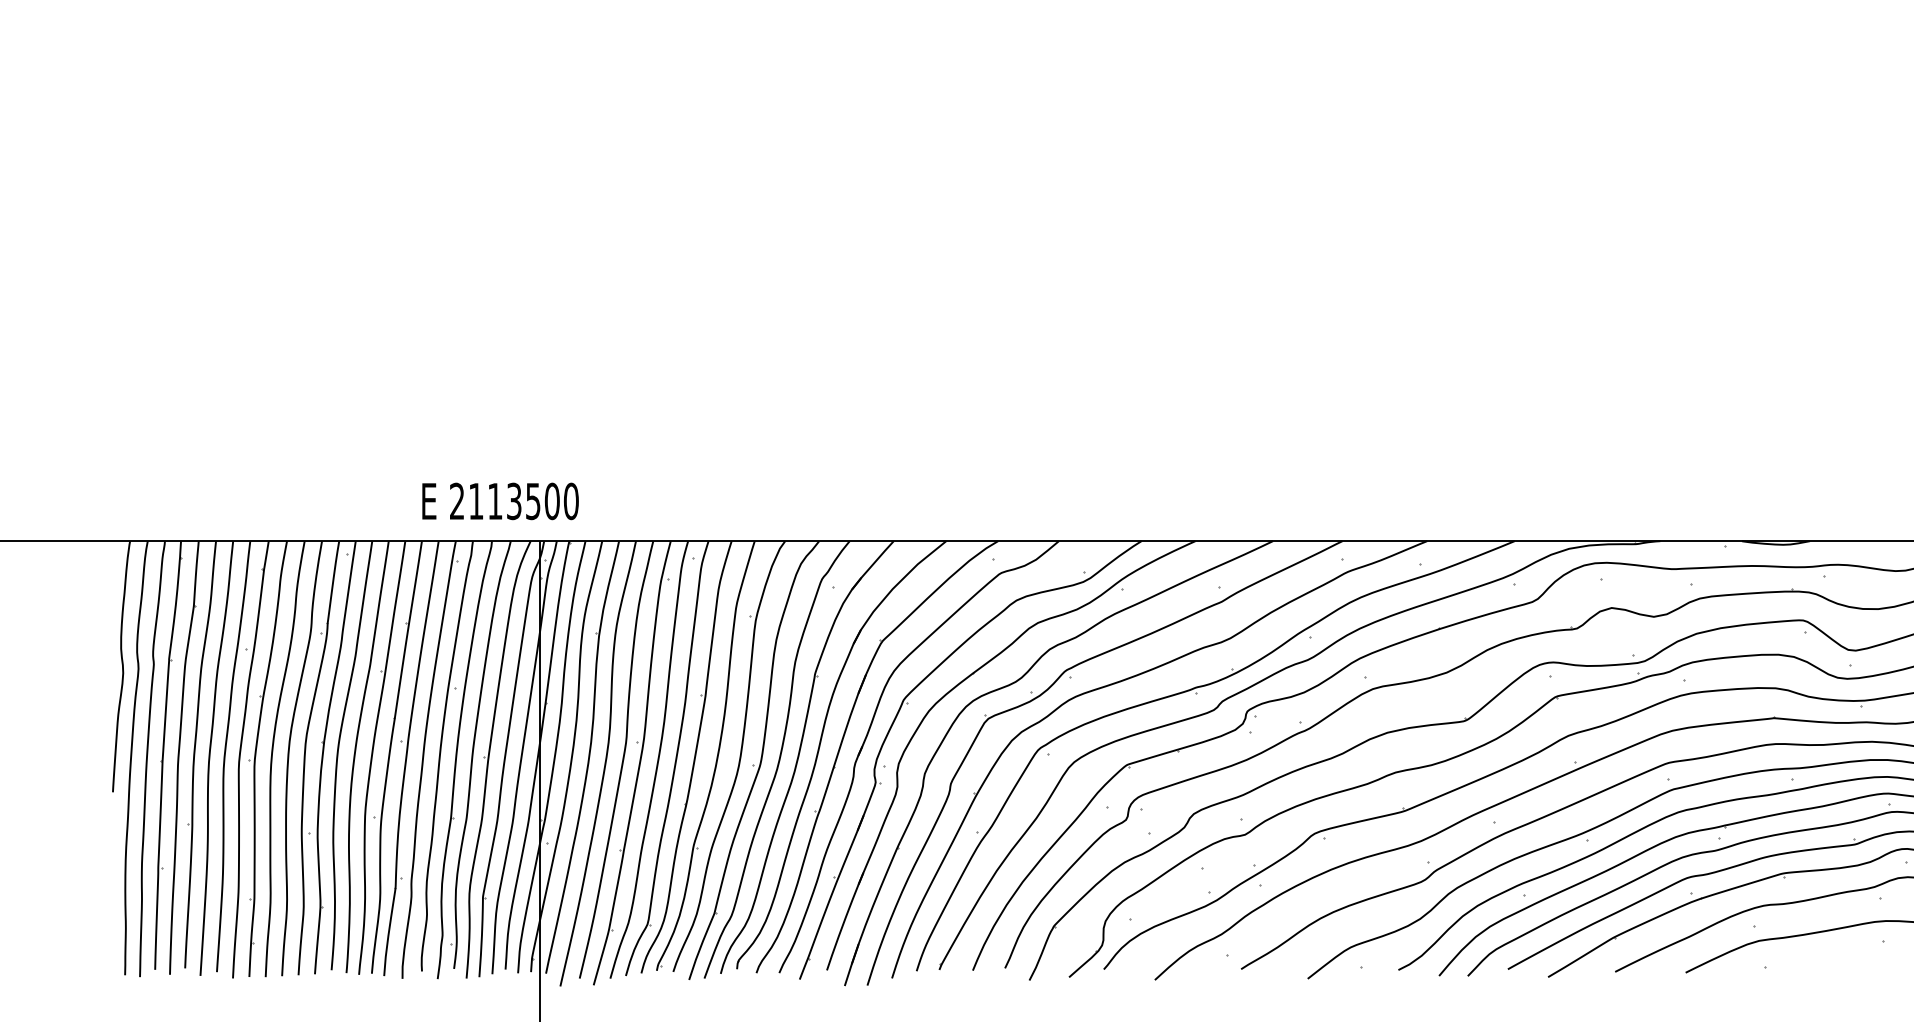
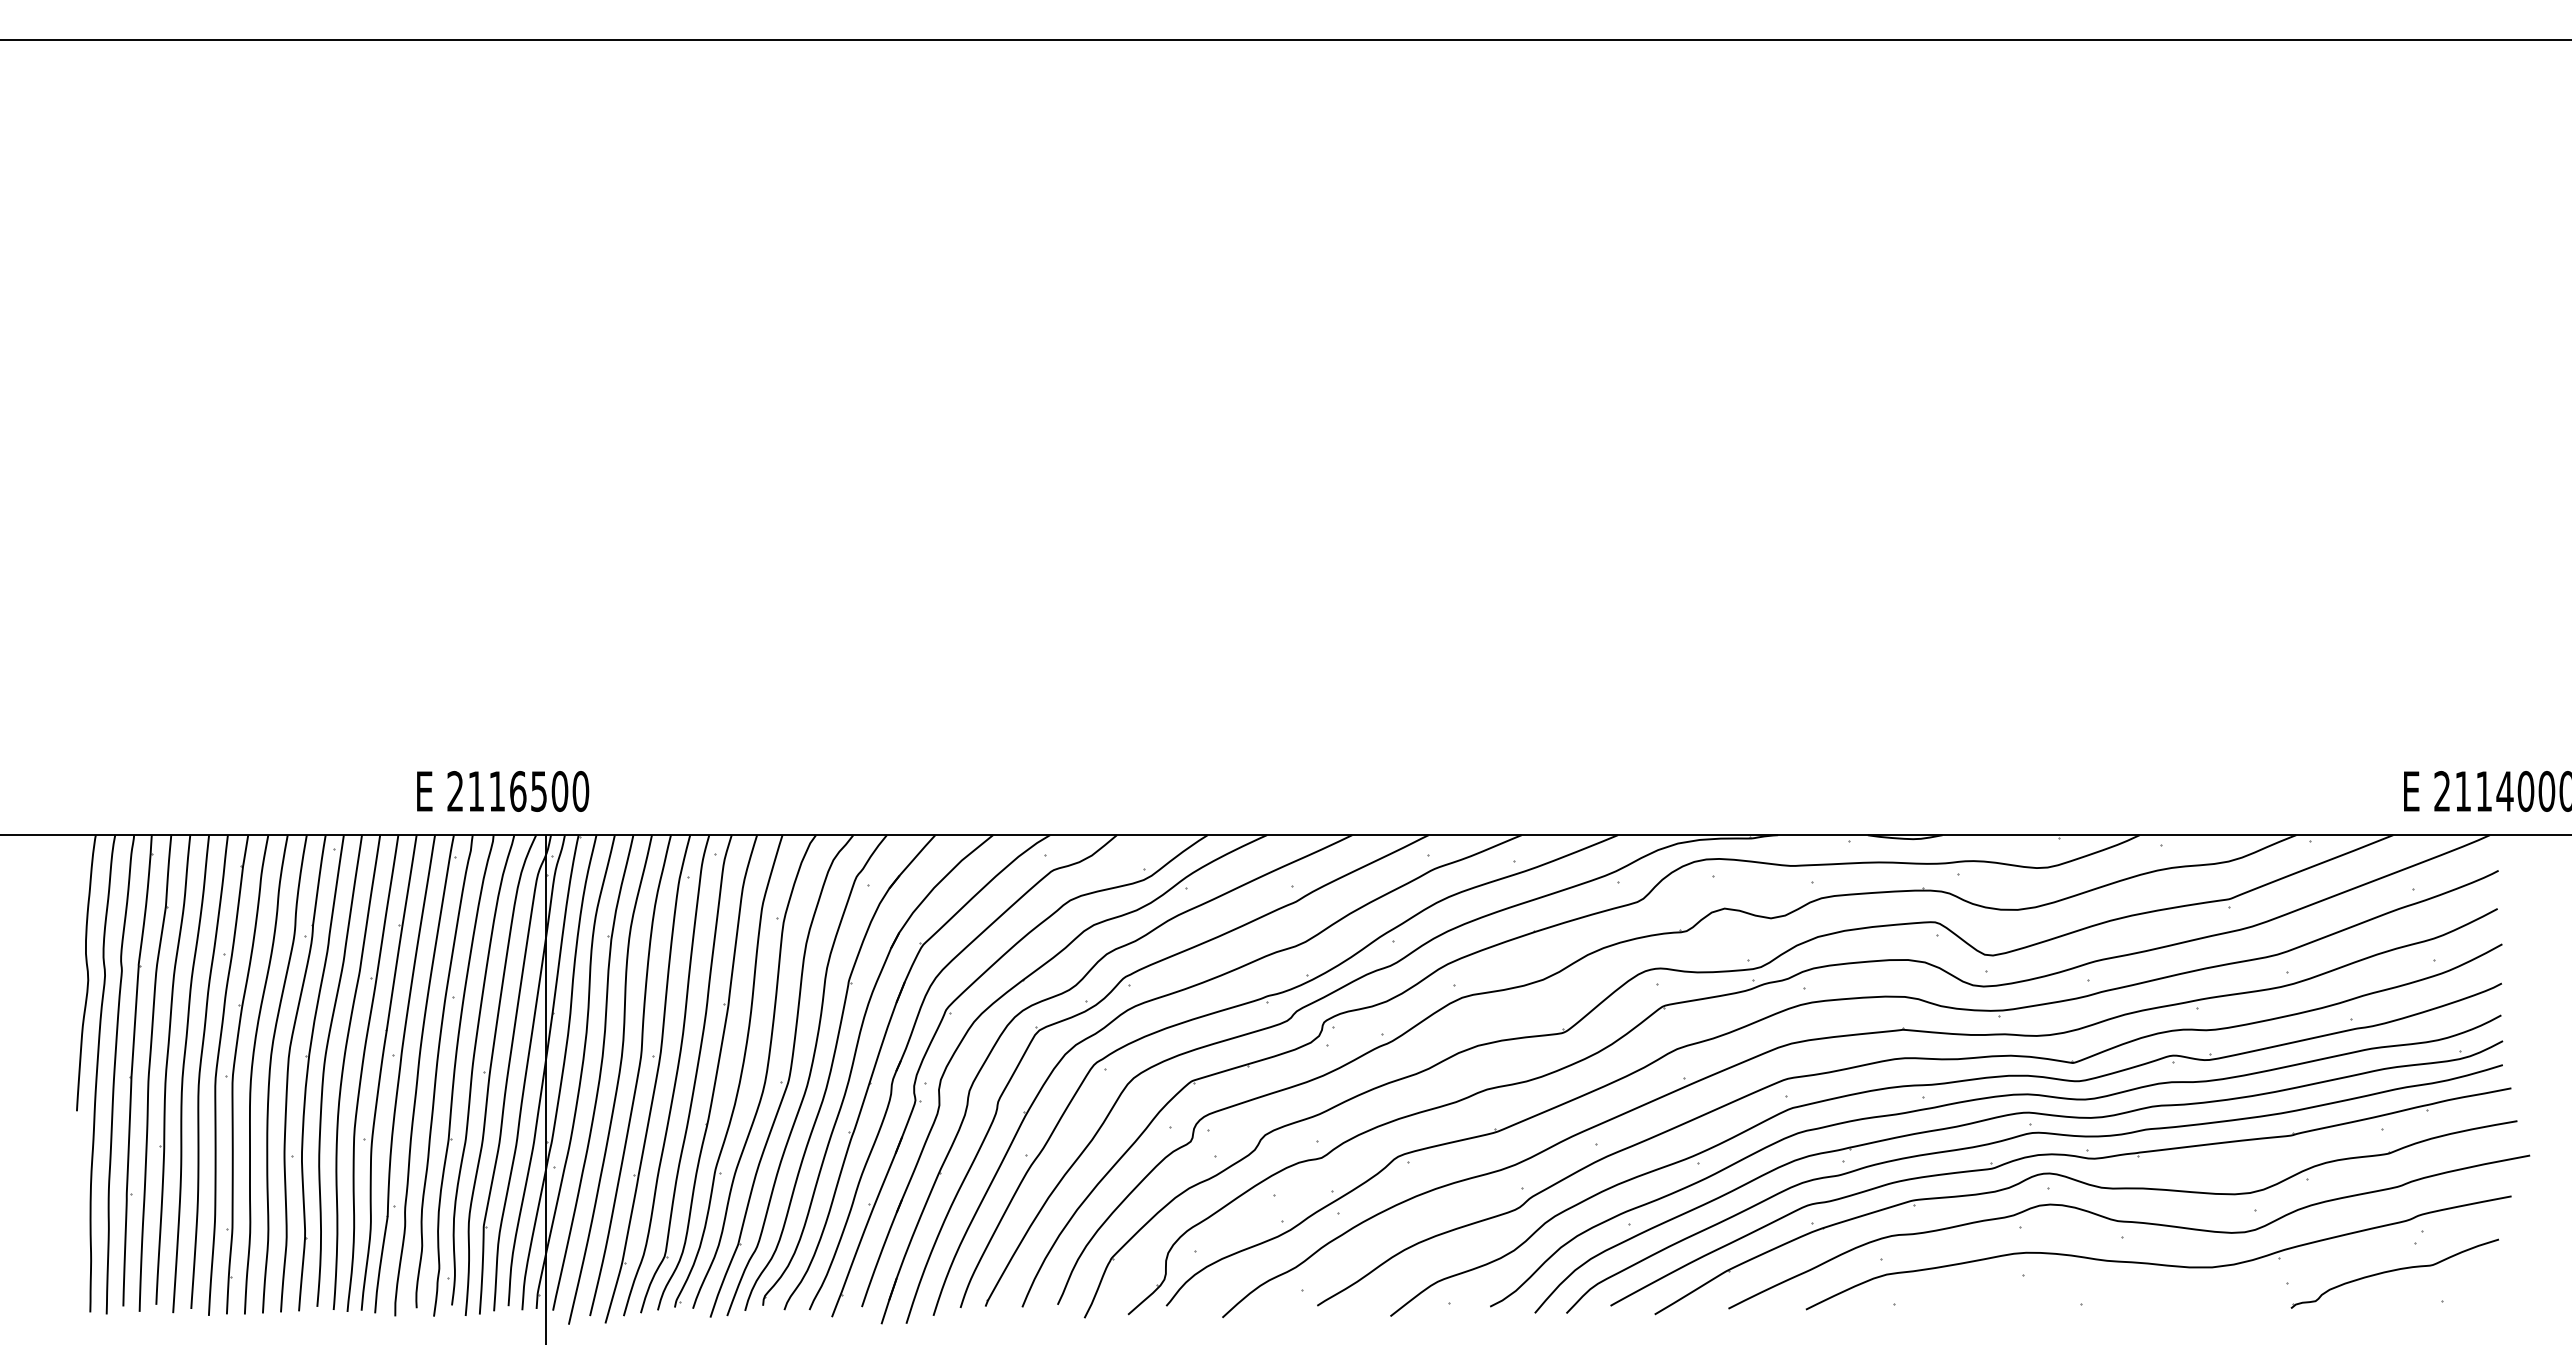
text: (514, 500) -> (518, 790), 2113500 -> 2116500

